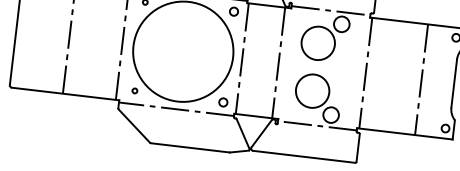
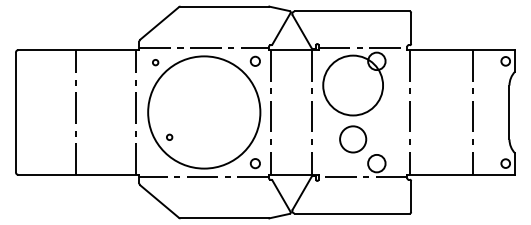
circle: (317, 43) -> (352, 85), size x1.6
circle: (134, 90) -> (169, 136), moved
circle: (312, 91) -> (352, 139), size x0.7

